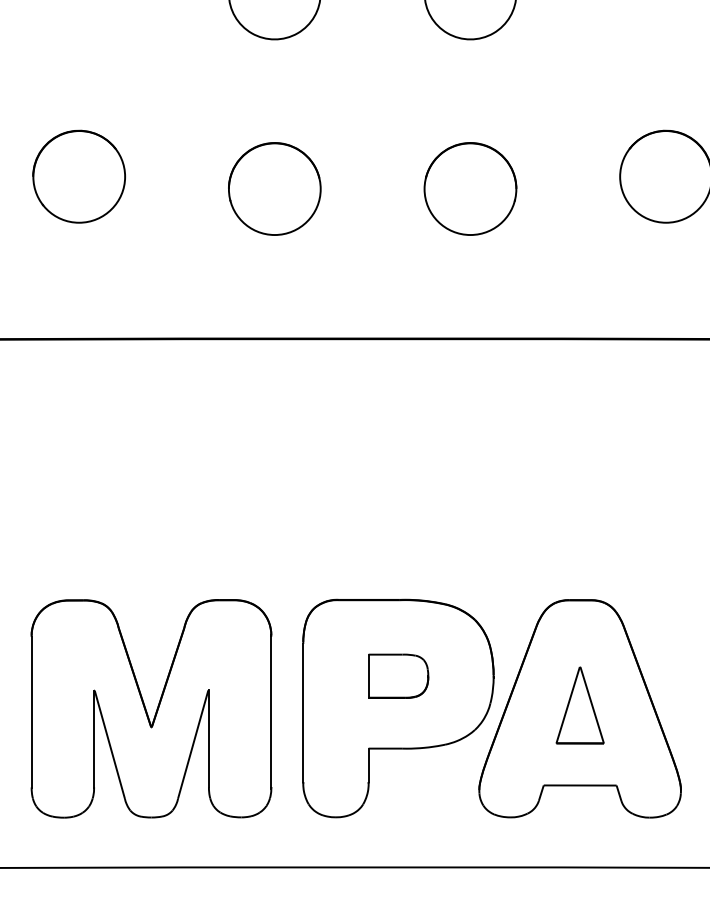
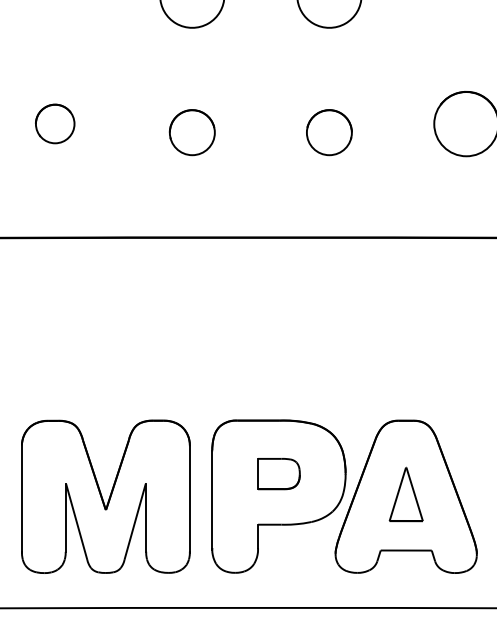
part: (78, 176) -> (54, 123), size x0.6
part: (274, 188) -> (192, 132), size x0.7
part: (470, 188) -> (329, 132), size x0.7

